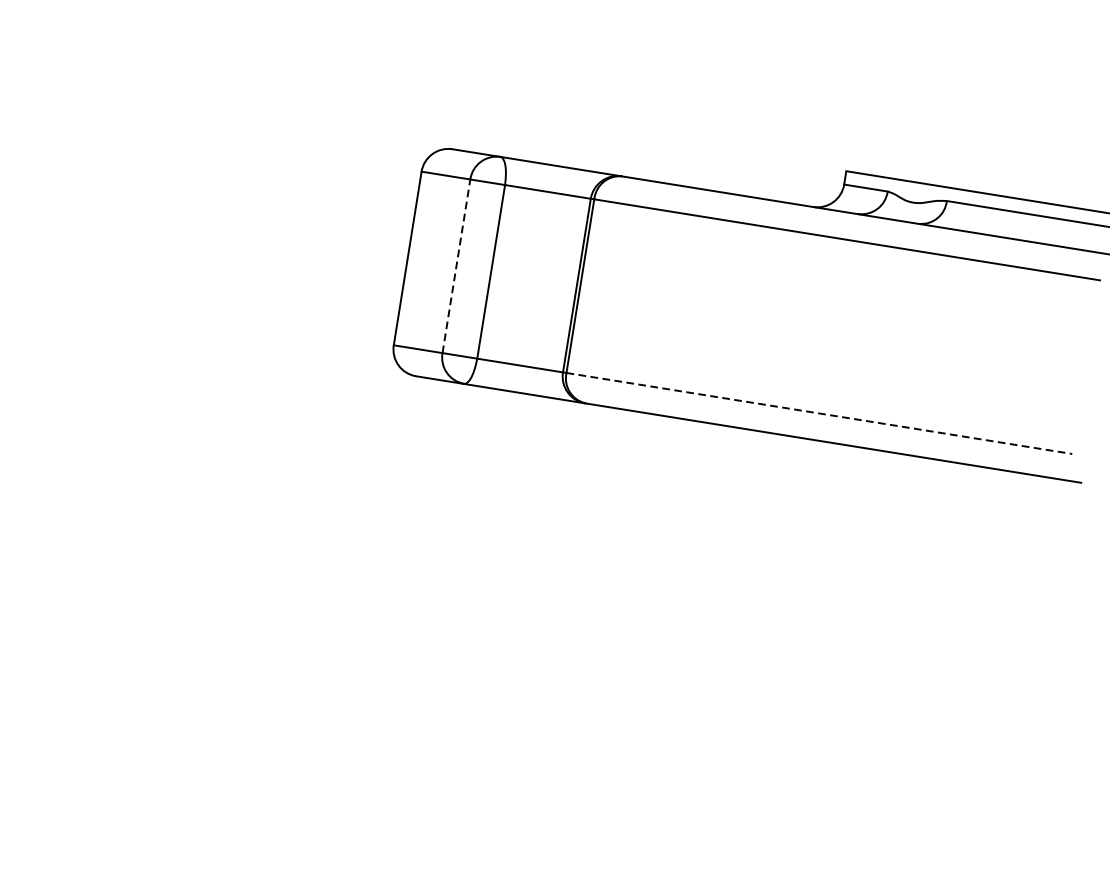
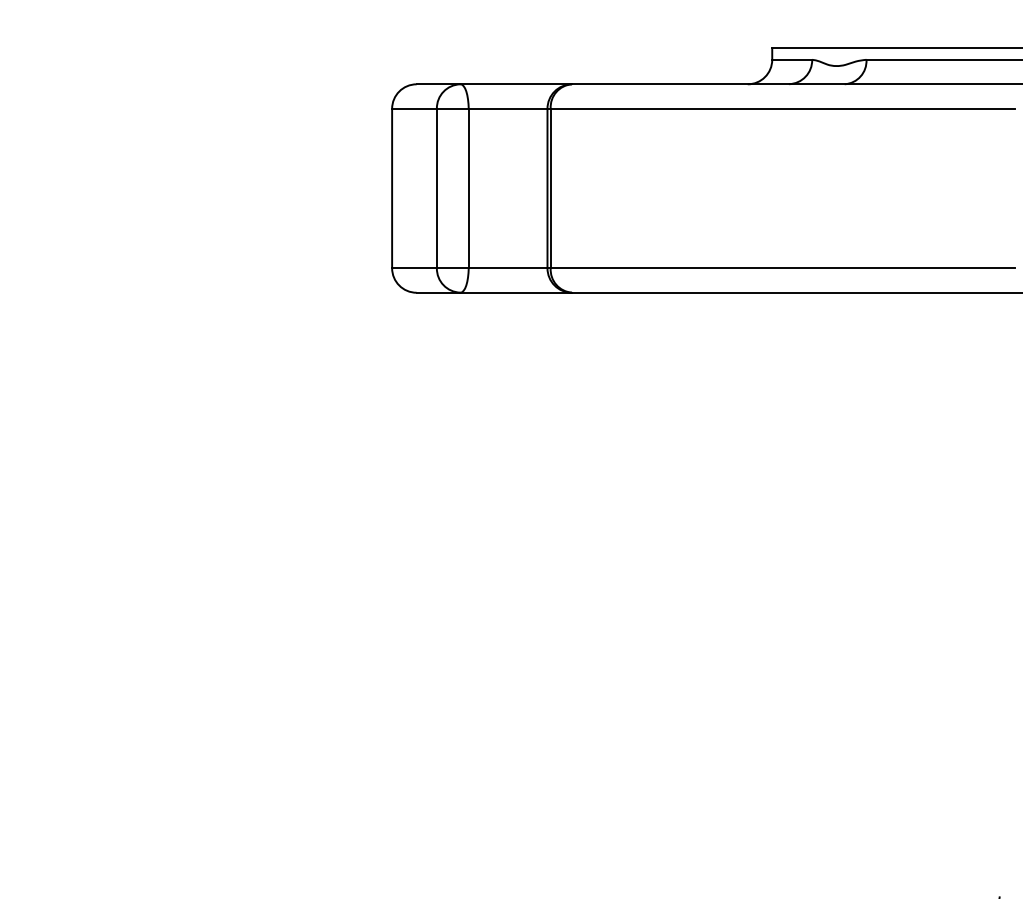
line: (456, 266) -> (436, 188), dashed -> solid
line: (820, 413) -> (783, 268), dashed -> solid

